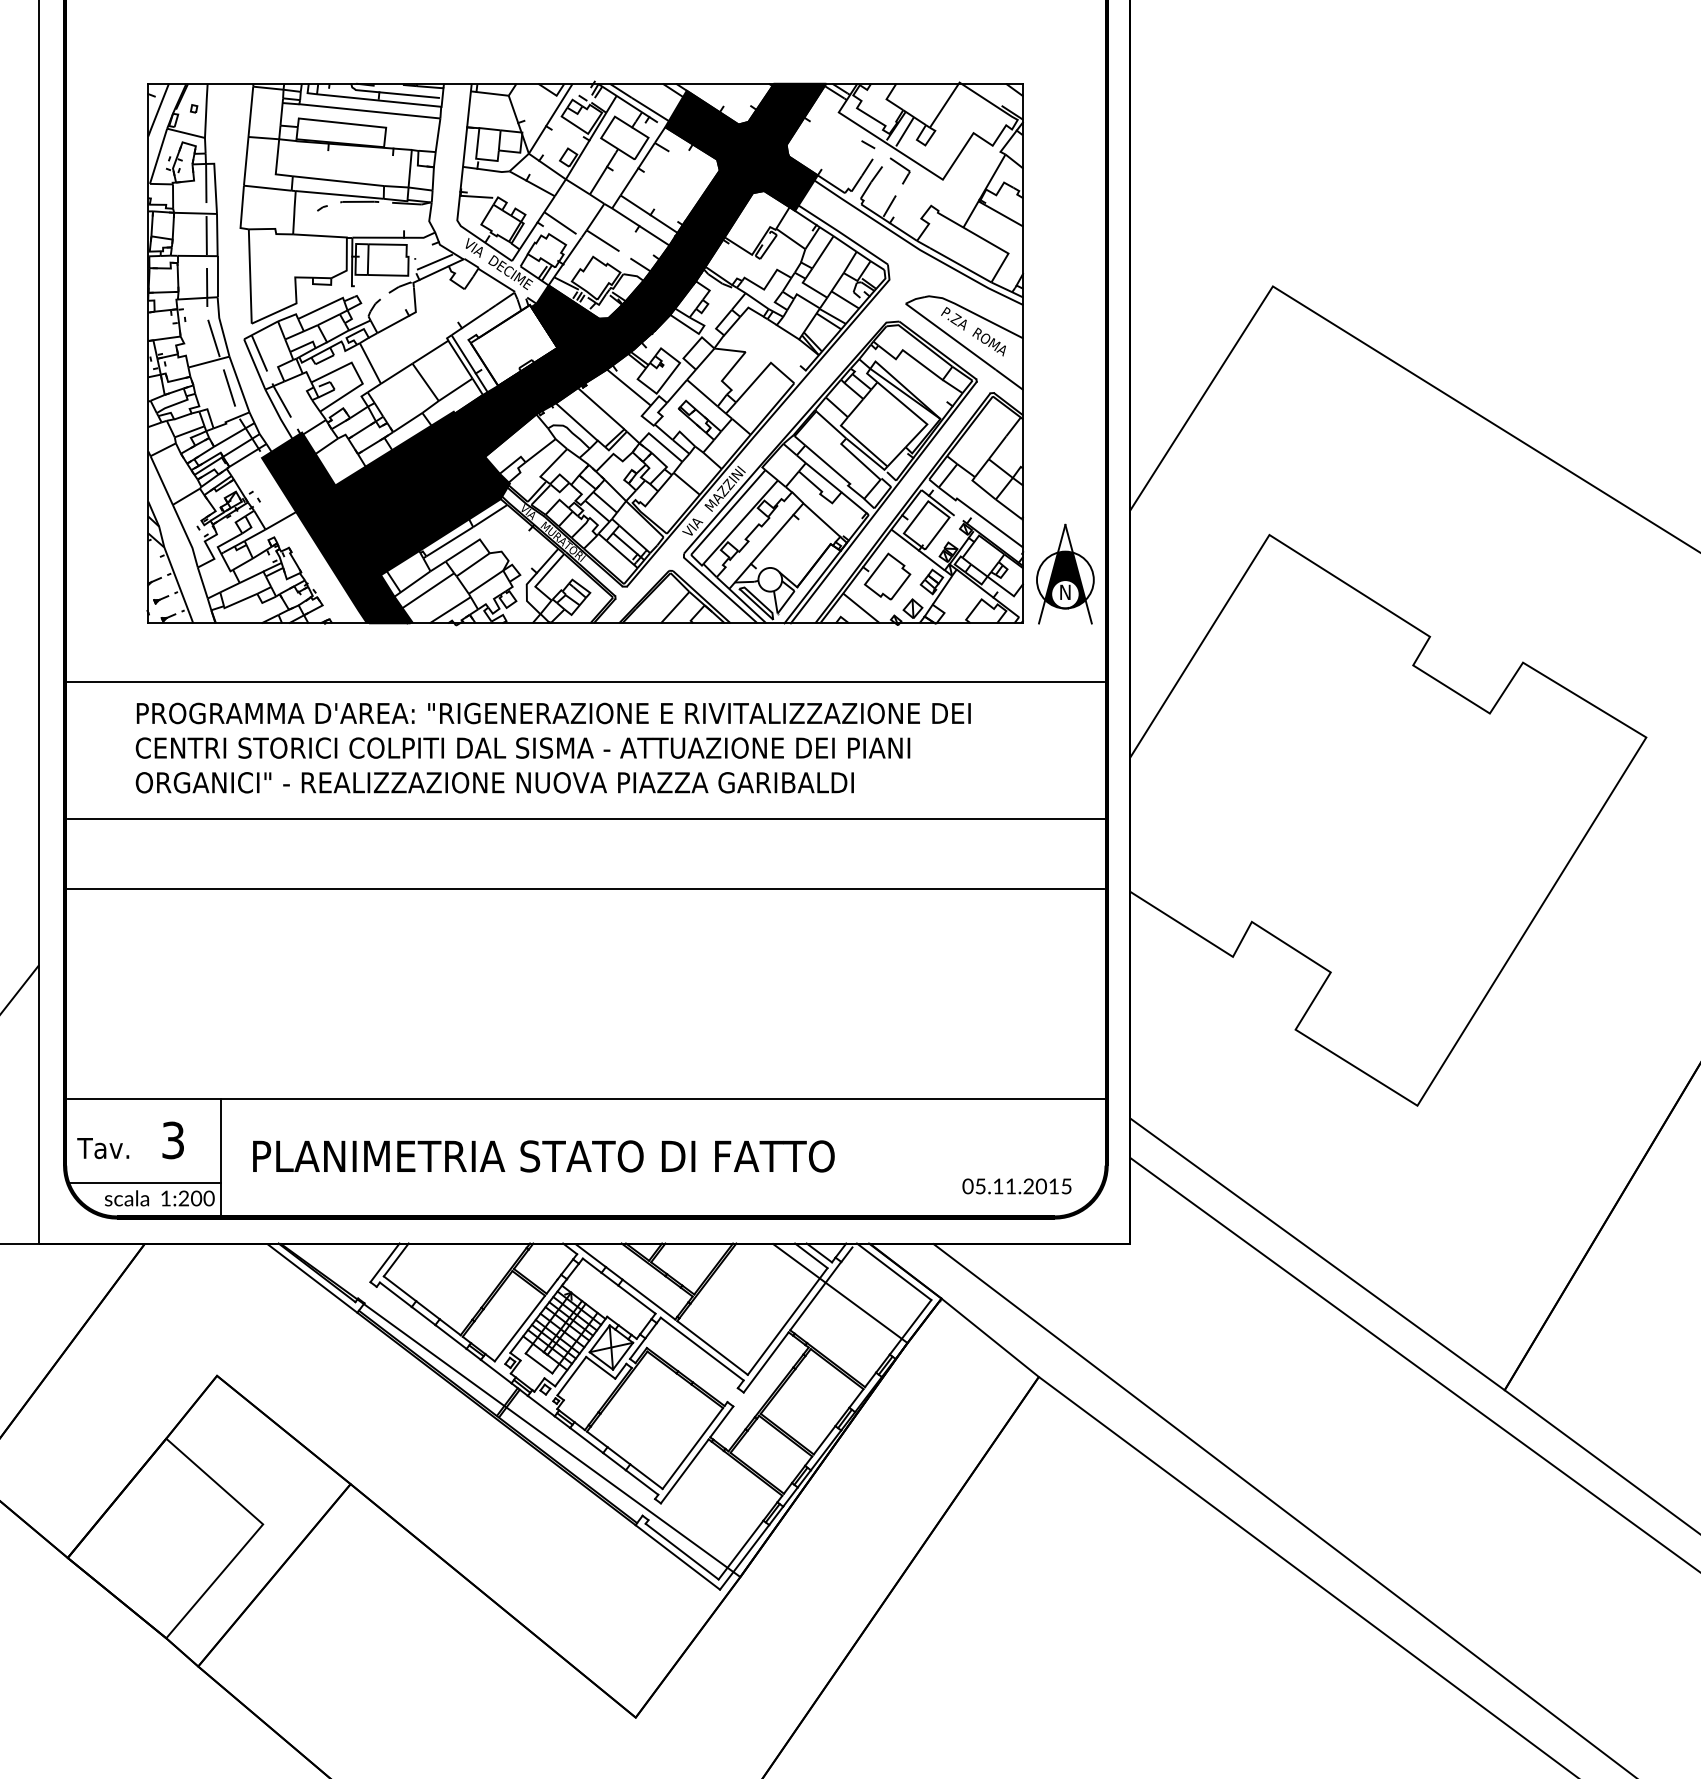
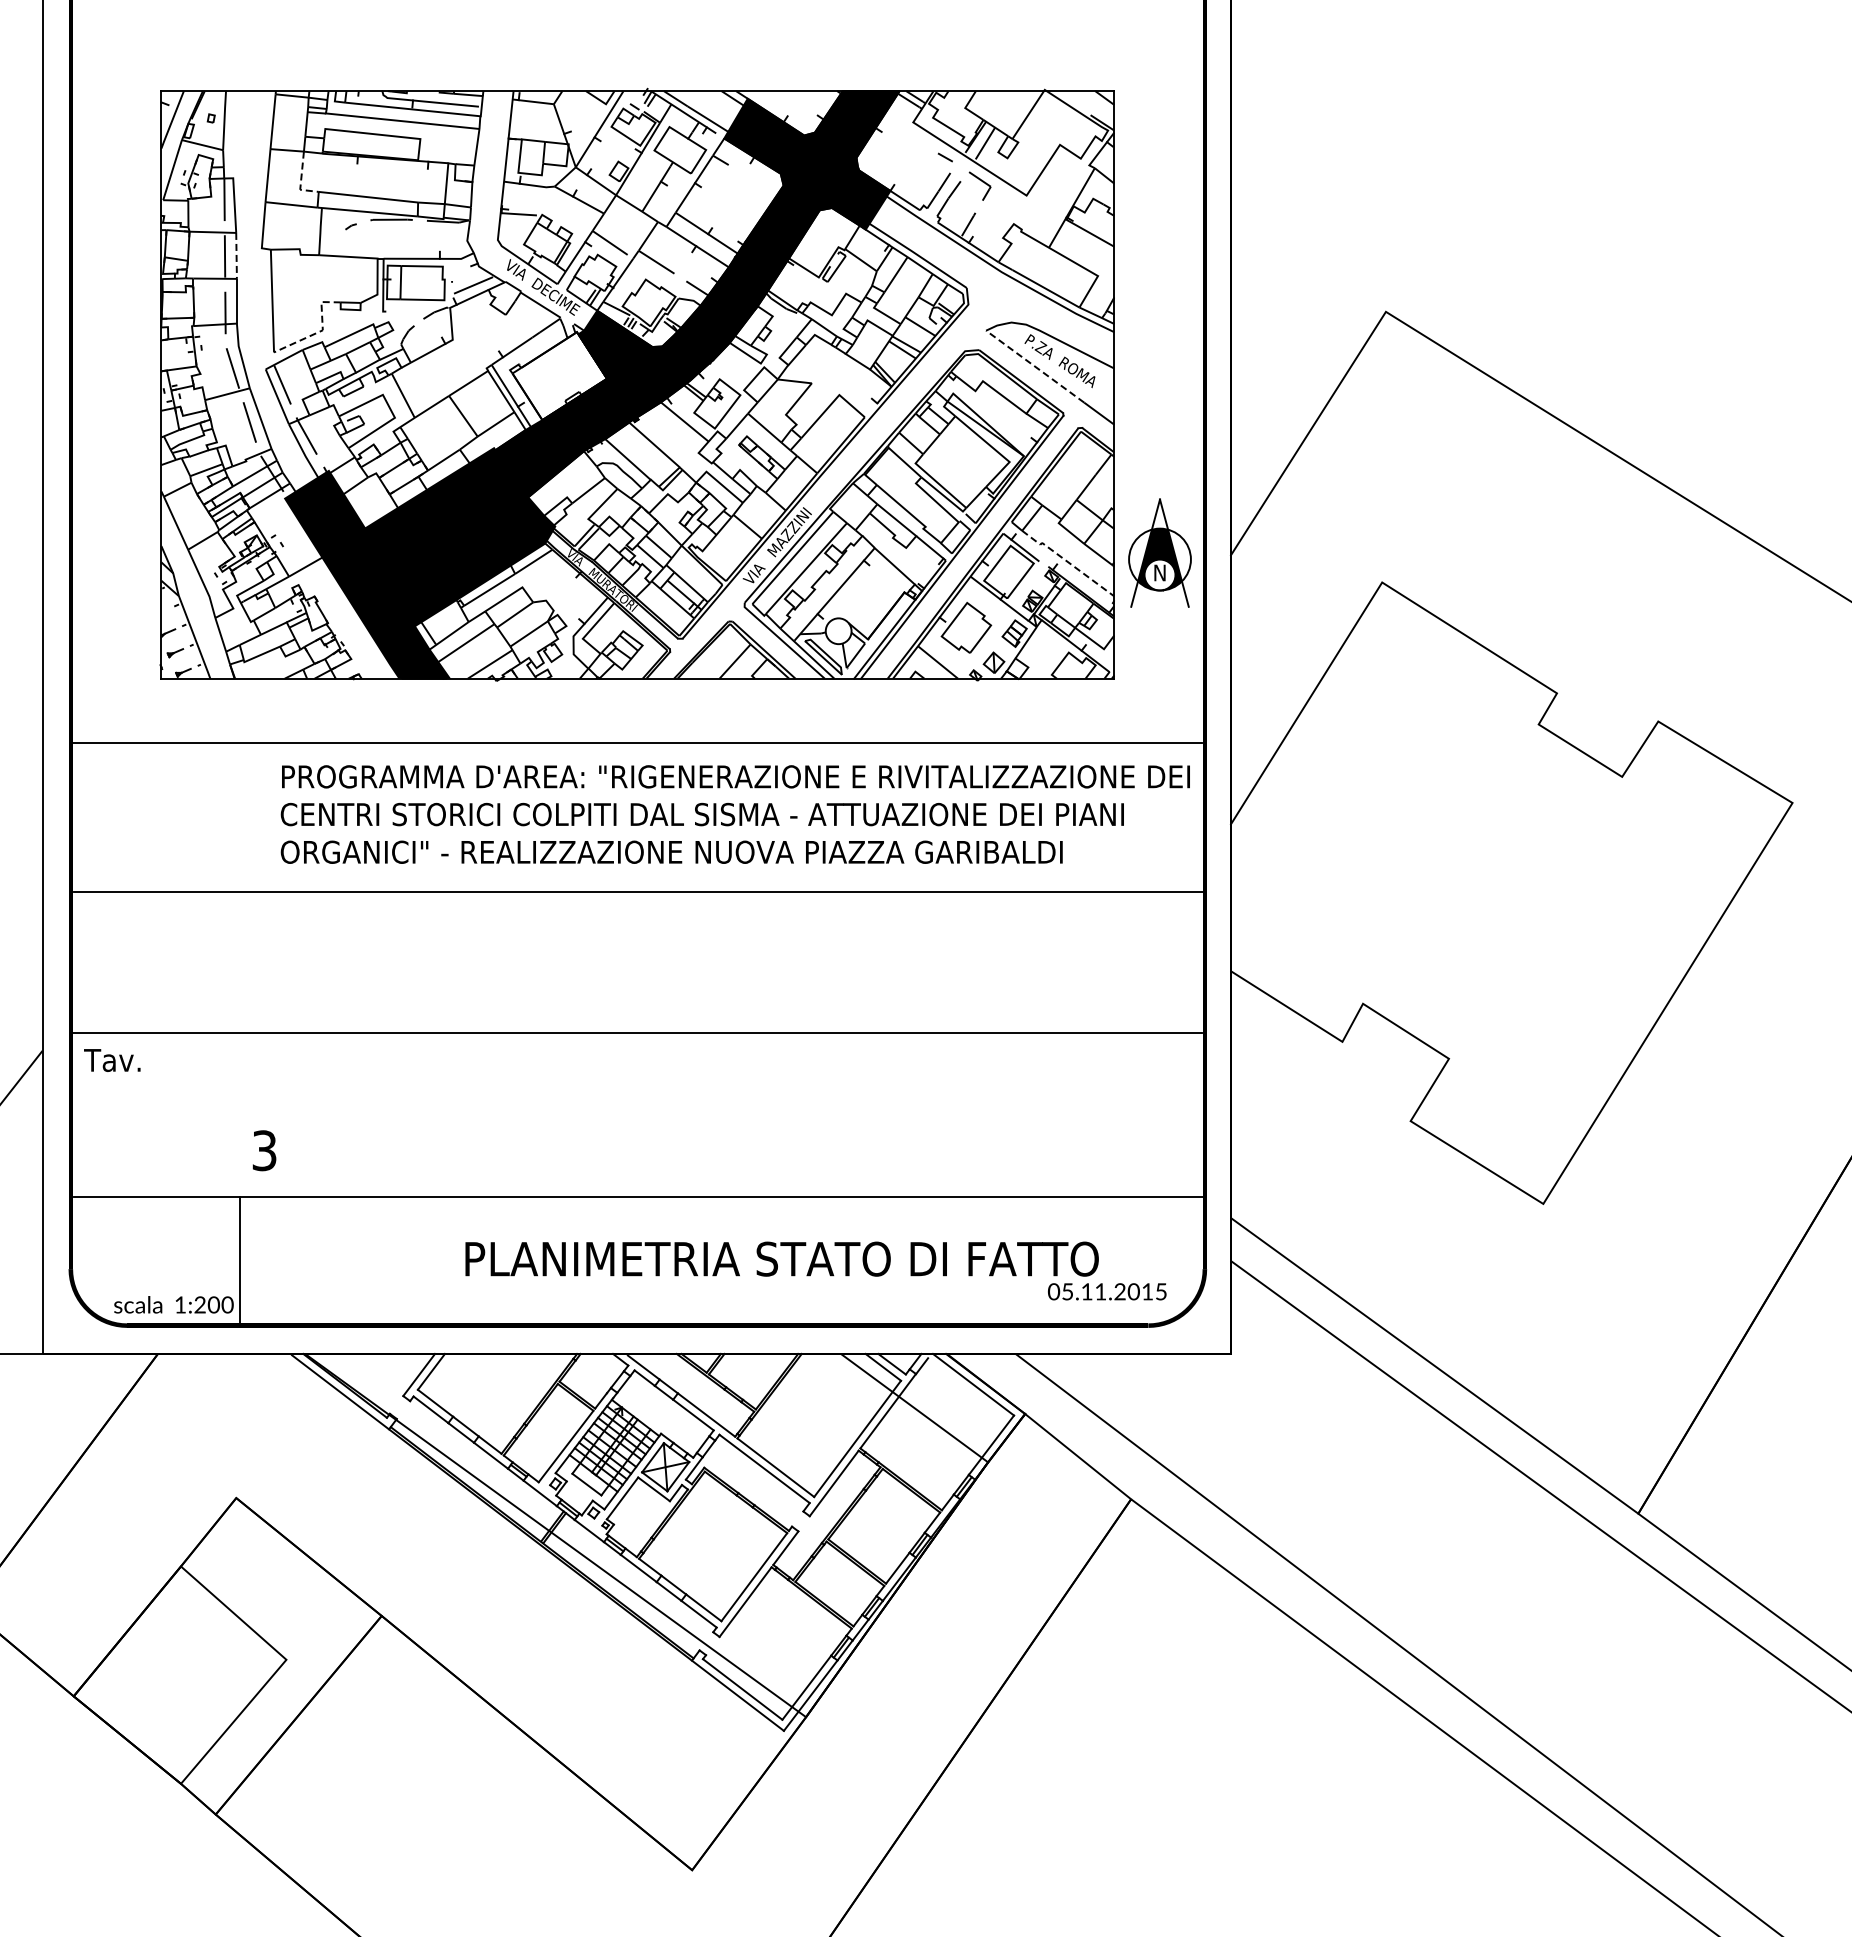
line: (276, 165) -> (301, 180), solid -> dashed
line: (217, 234) -> (236, 255), solid -> dashed
line: (295, 304) -> (321, 331), solid -> dashed
line: (951, 336) -> (1035, 366), solid -> dashed
line: (979, 515) -> (1066, 561), solid -> dashed
part: (1064, 573) -> (1159, 552), moved
text: (552, 748) -> (734, 814), moved
line: (584, 888) -> (636, 1033), moved
text: (173, 1140) -> (264, 1150), moved
text: (103, 1148) -> (112, 1060), moved
text: (543, 1155) -> (781, 1258), moved
line: (144, 1182) -> (157, 1287), removed

